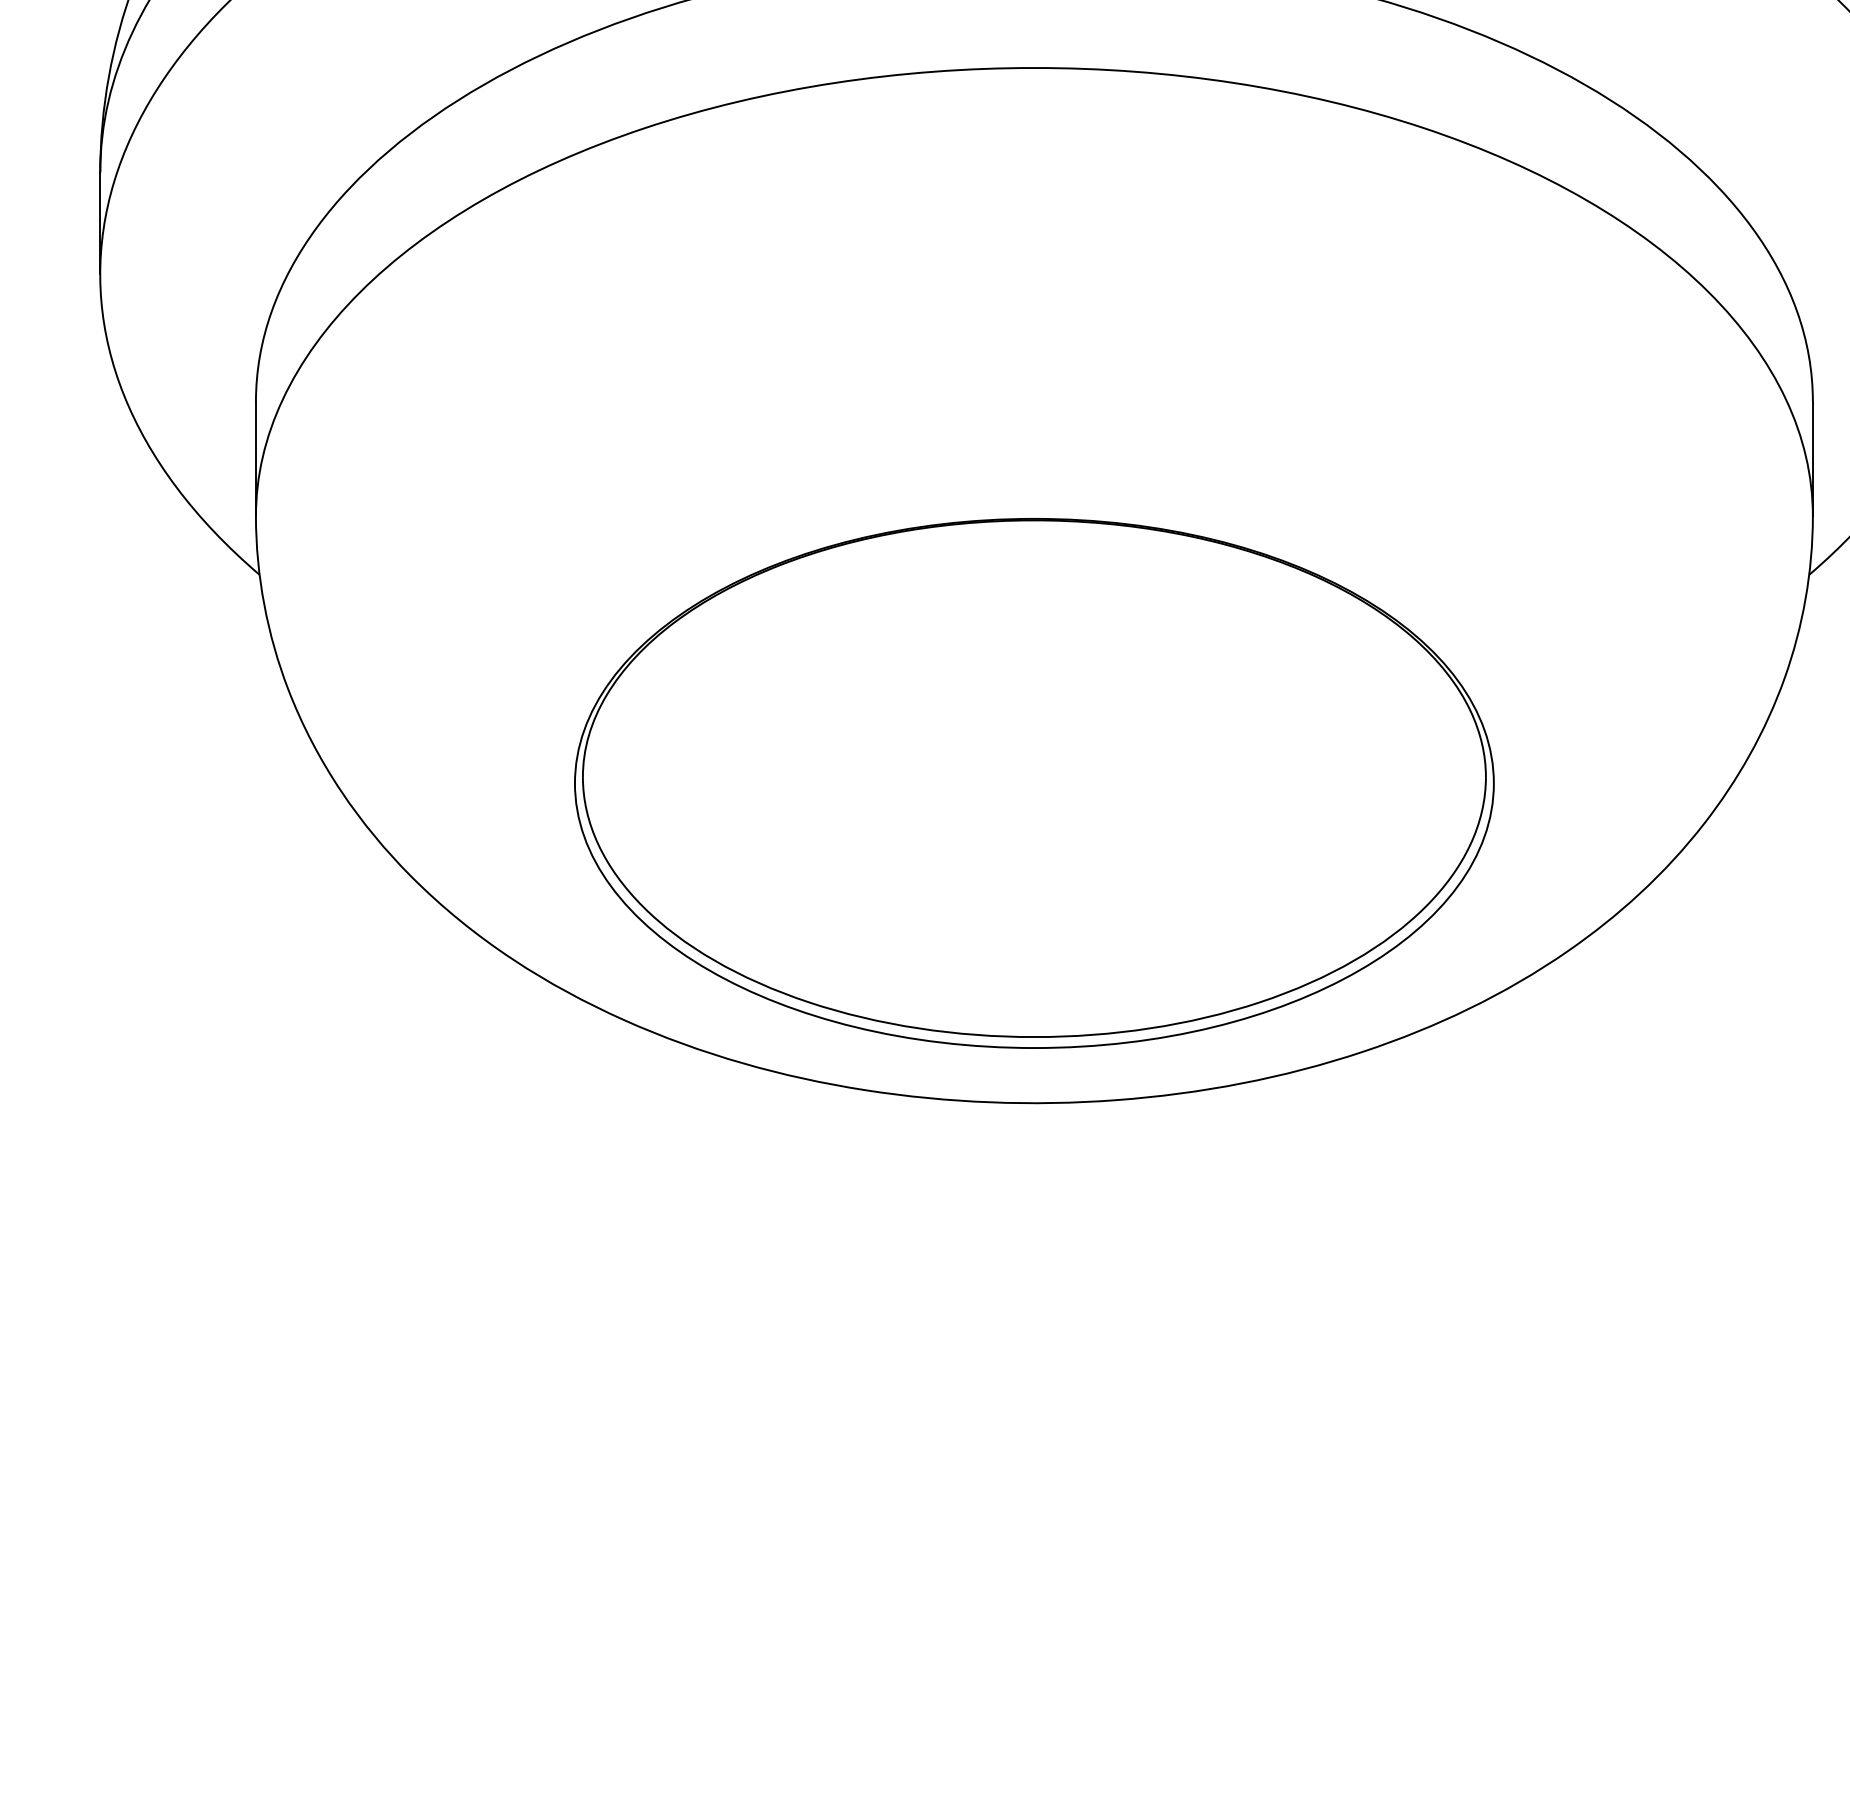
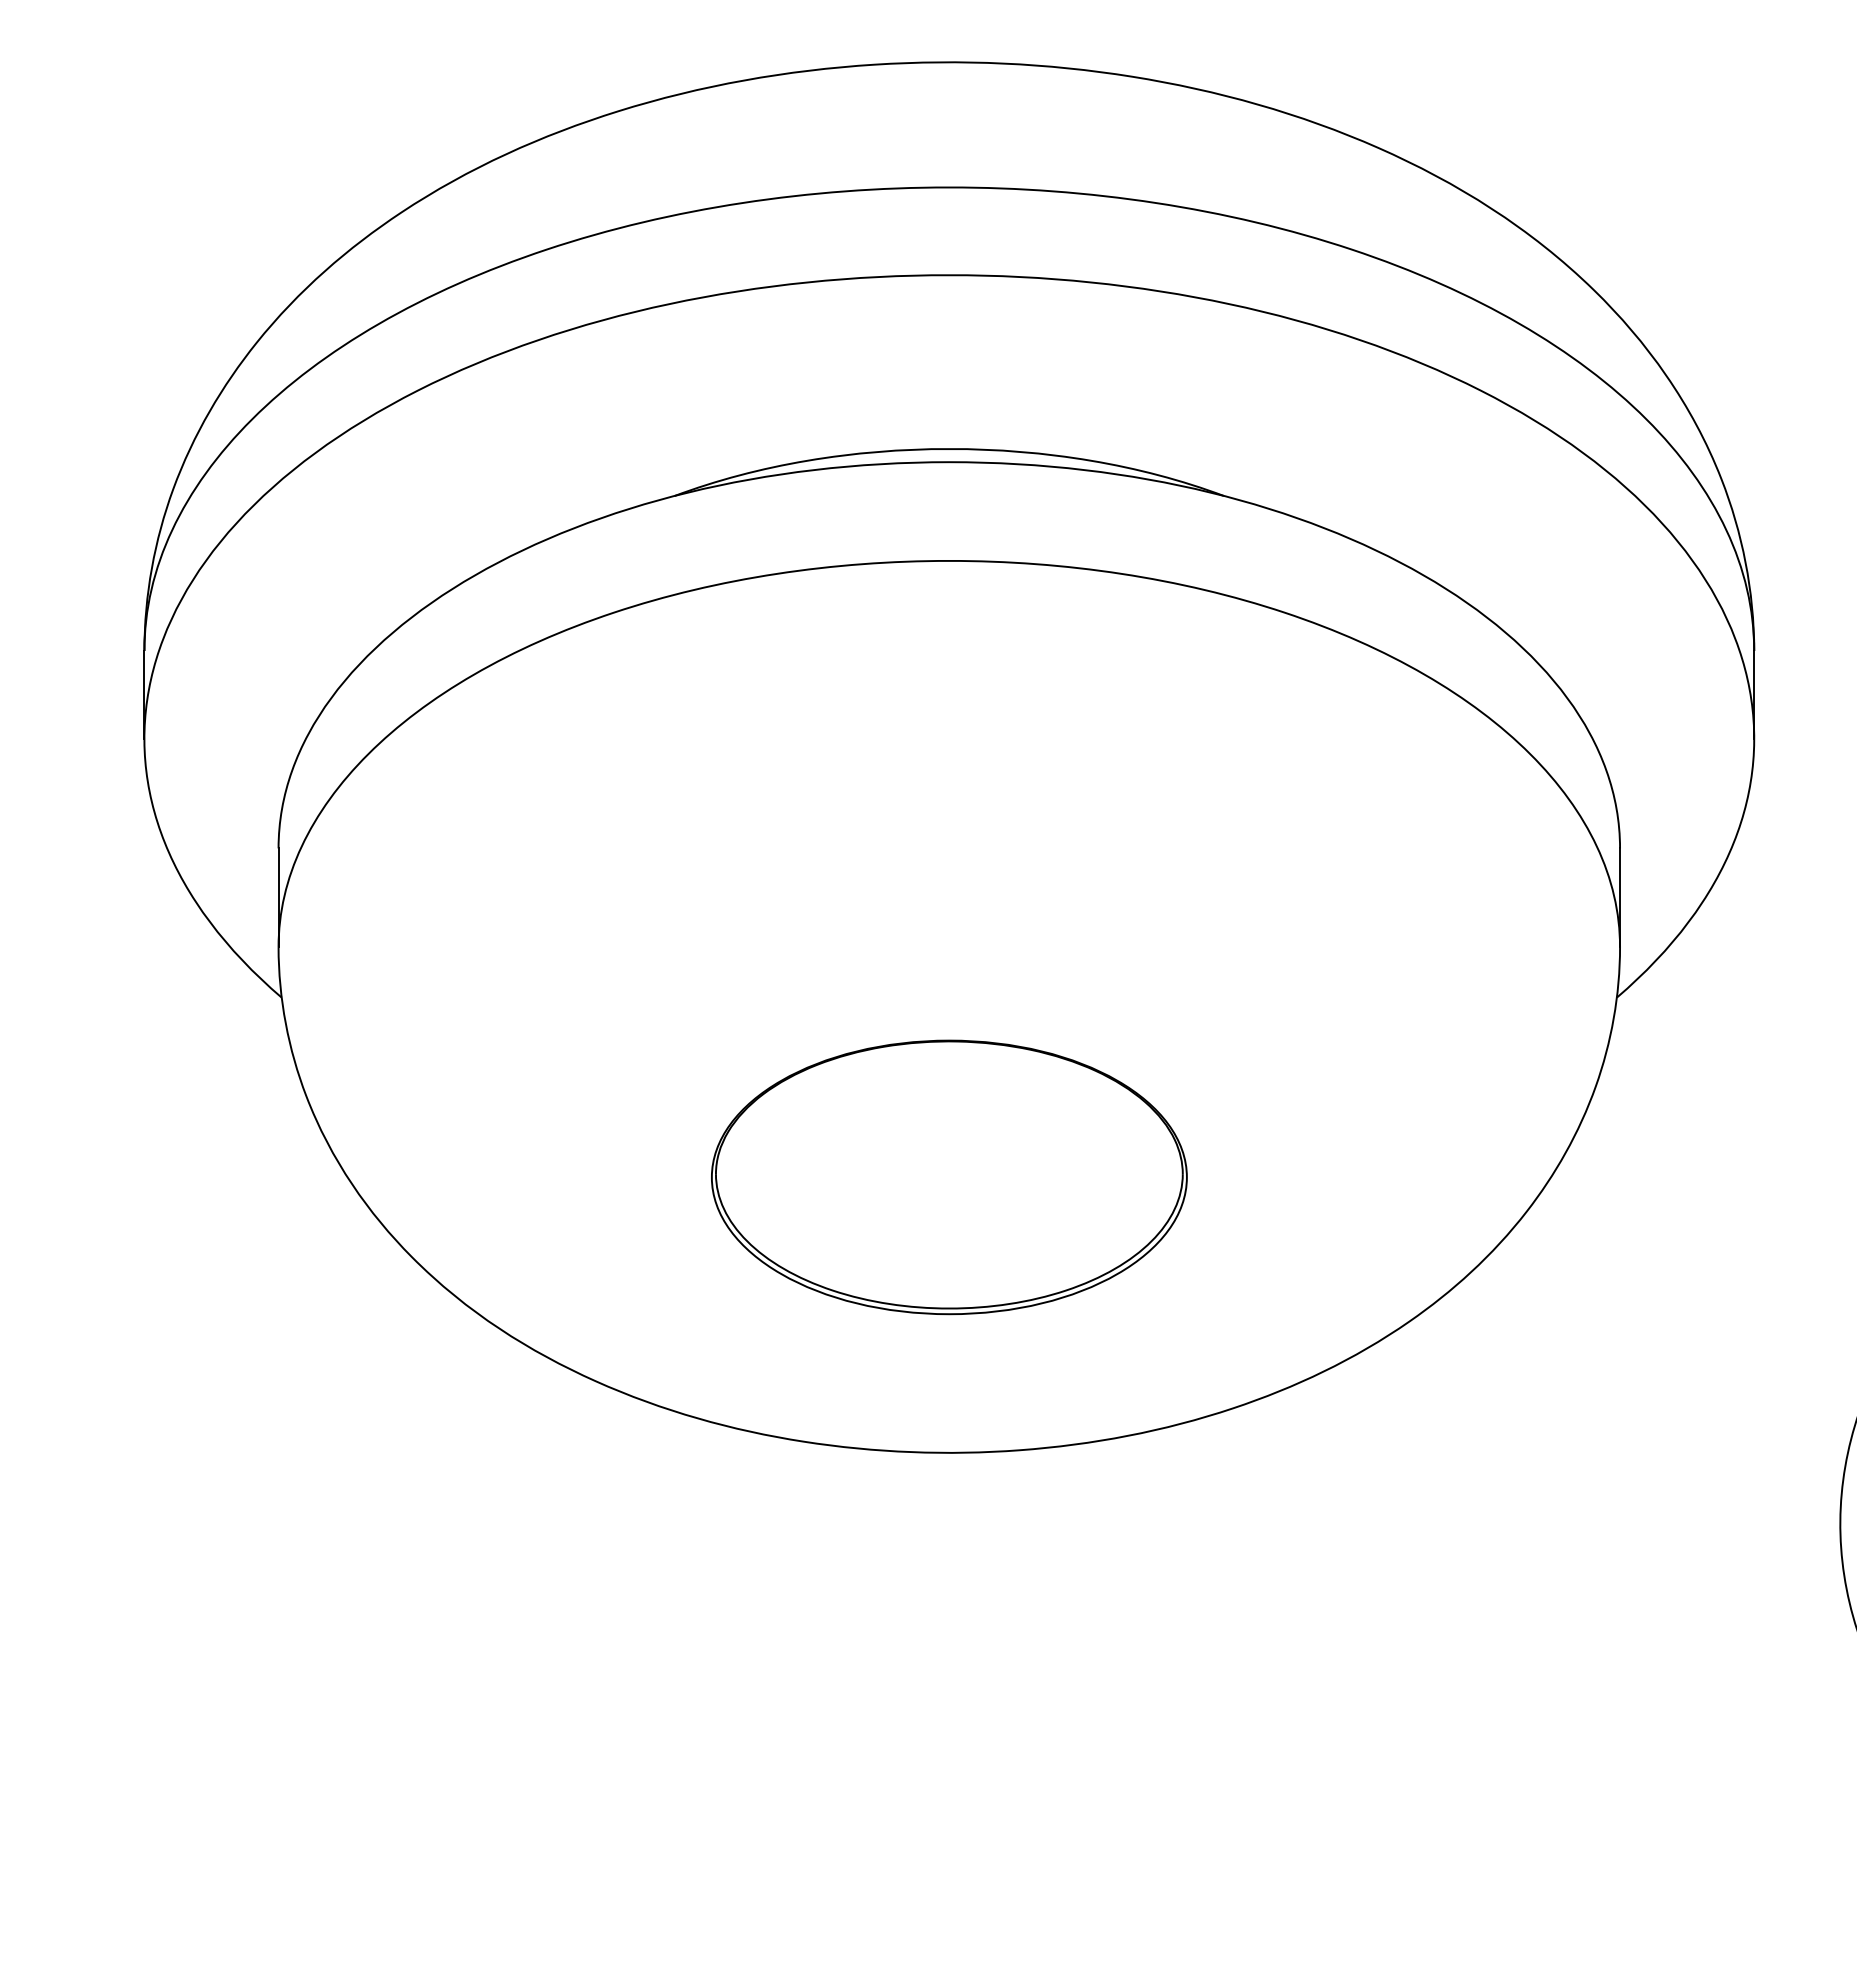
part: (1034, 783) -> (949, 1177), size x0.6

